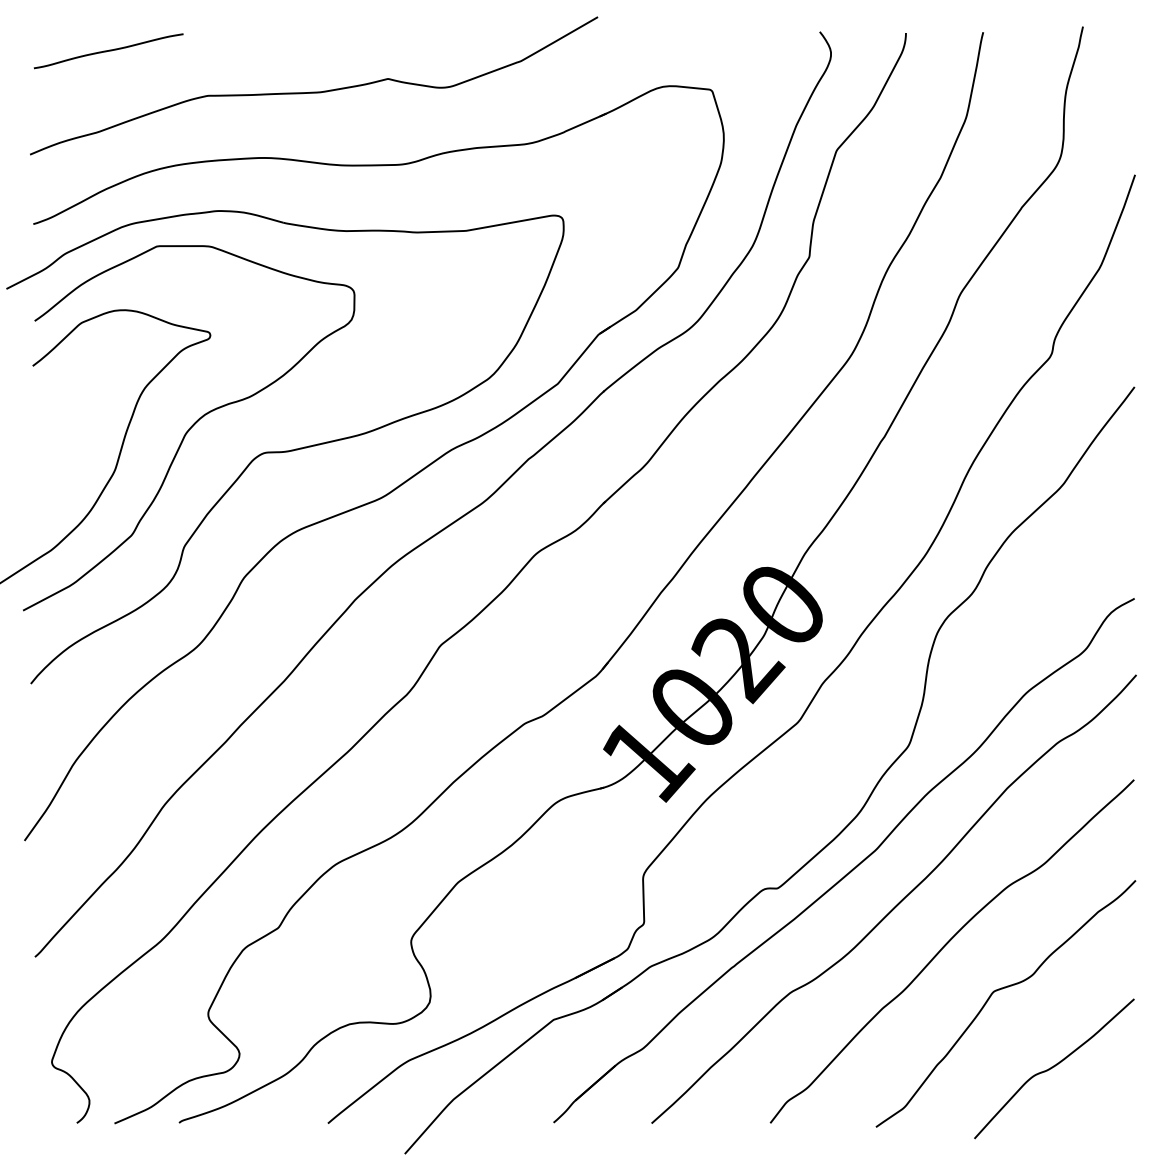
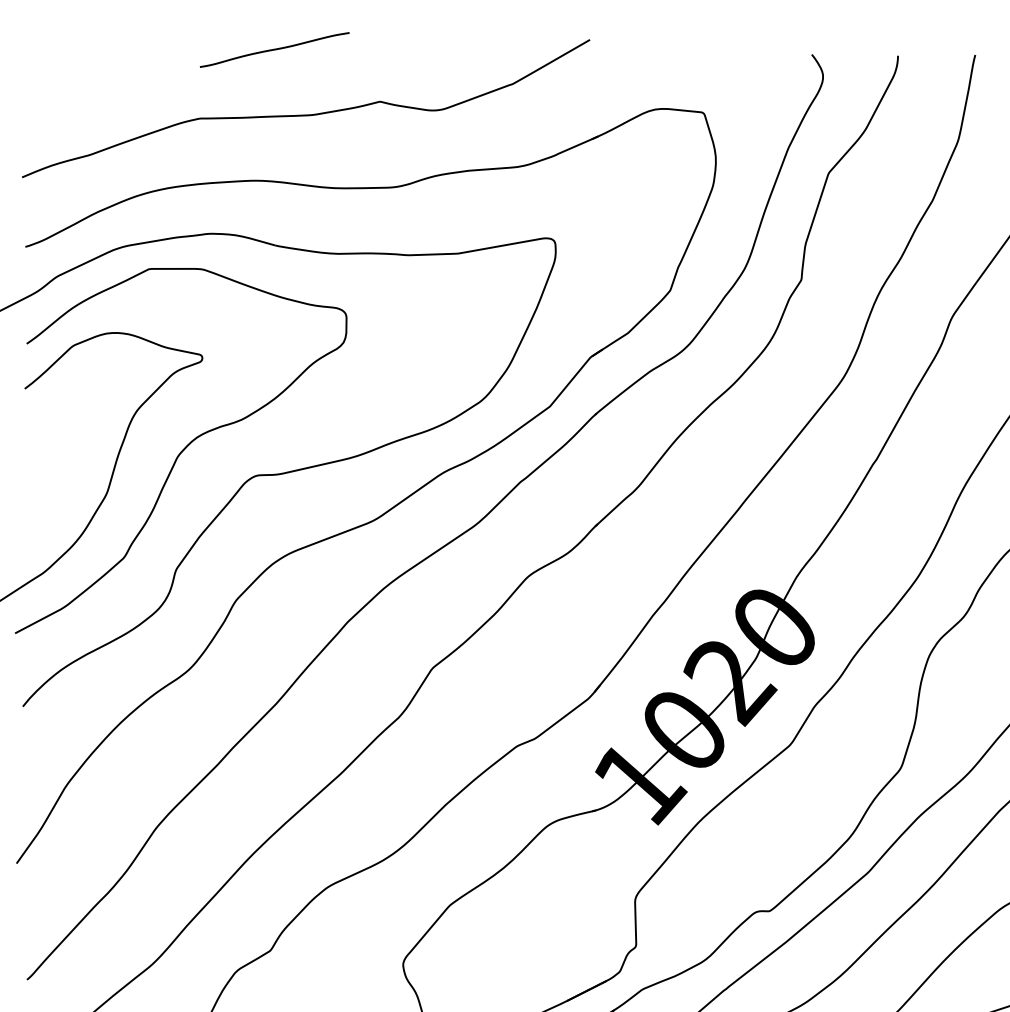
curve: (108, 51) -> (274, 50), moved

